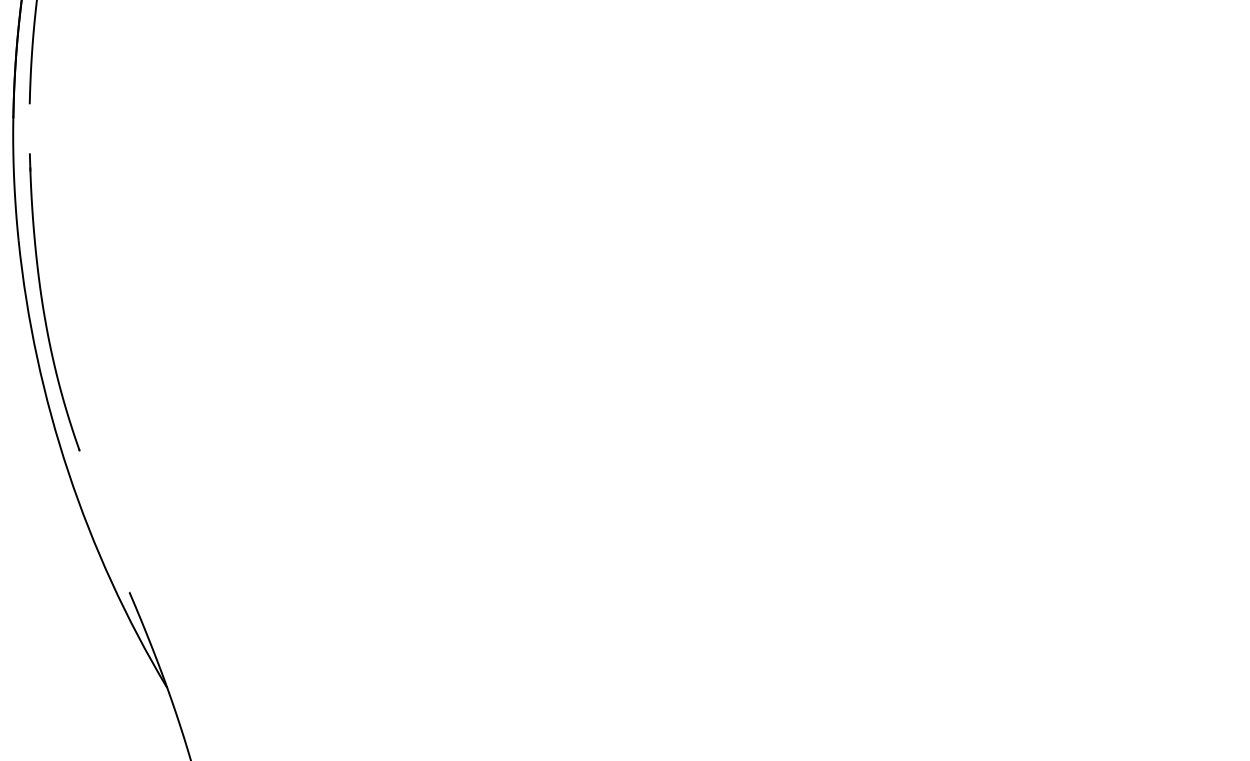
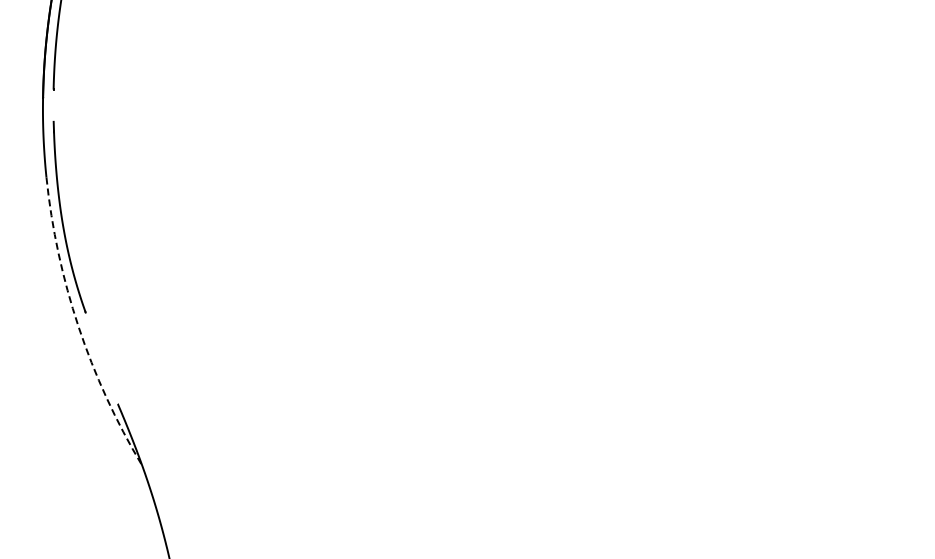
arc: (68, 472) -> (78, 326), solid -> dashed

